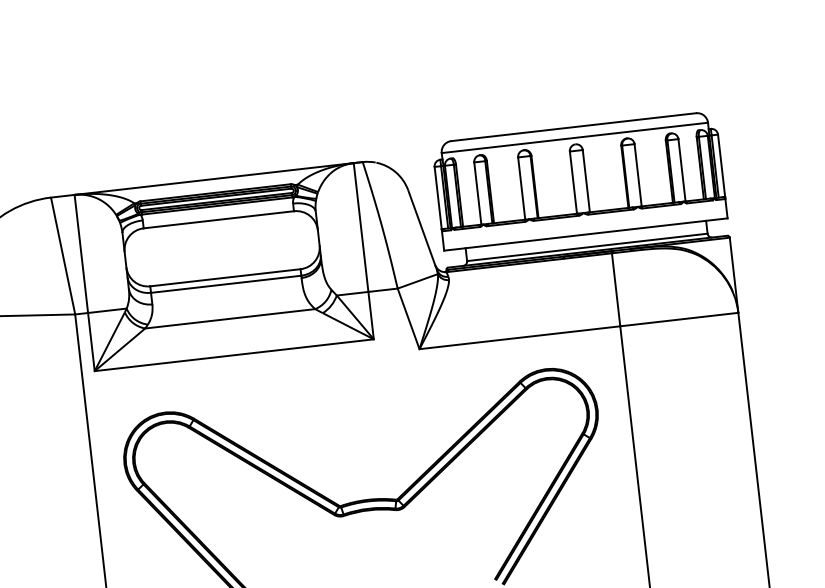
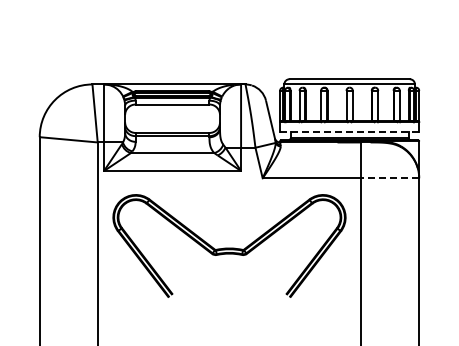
line: (585, 233) -> (349, 131), solid -> dashed
line: (679, 319) -> (390, 178), solid -> dashed

